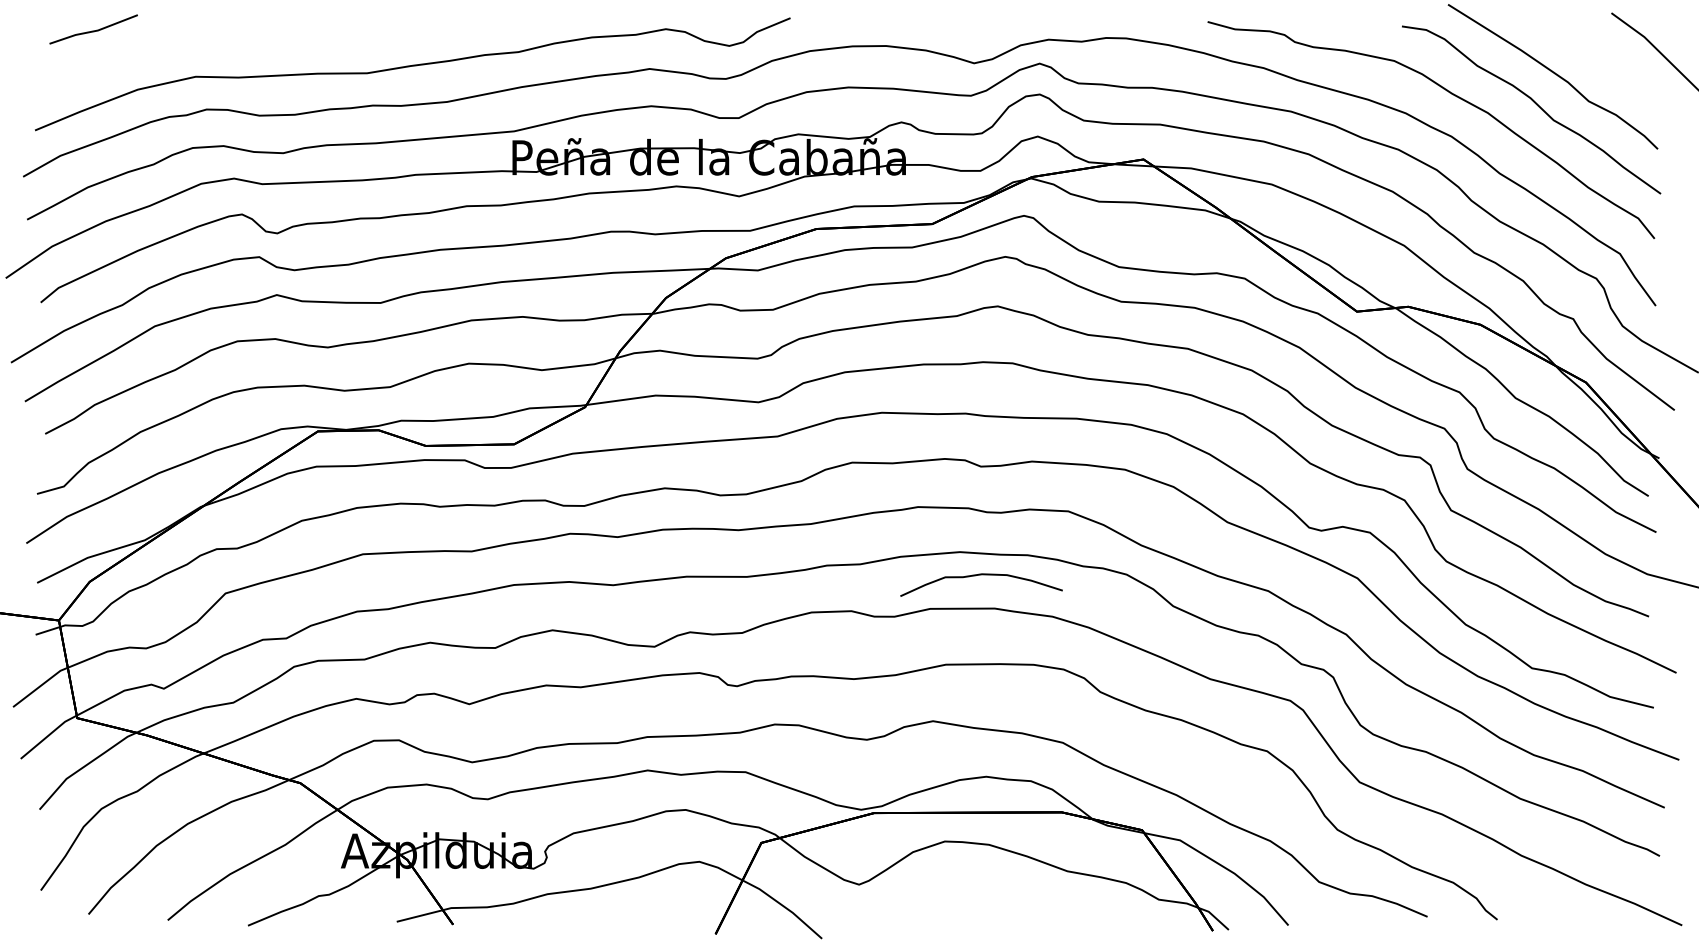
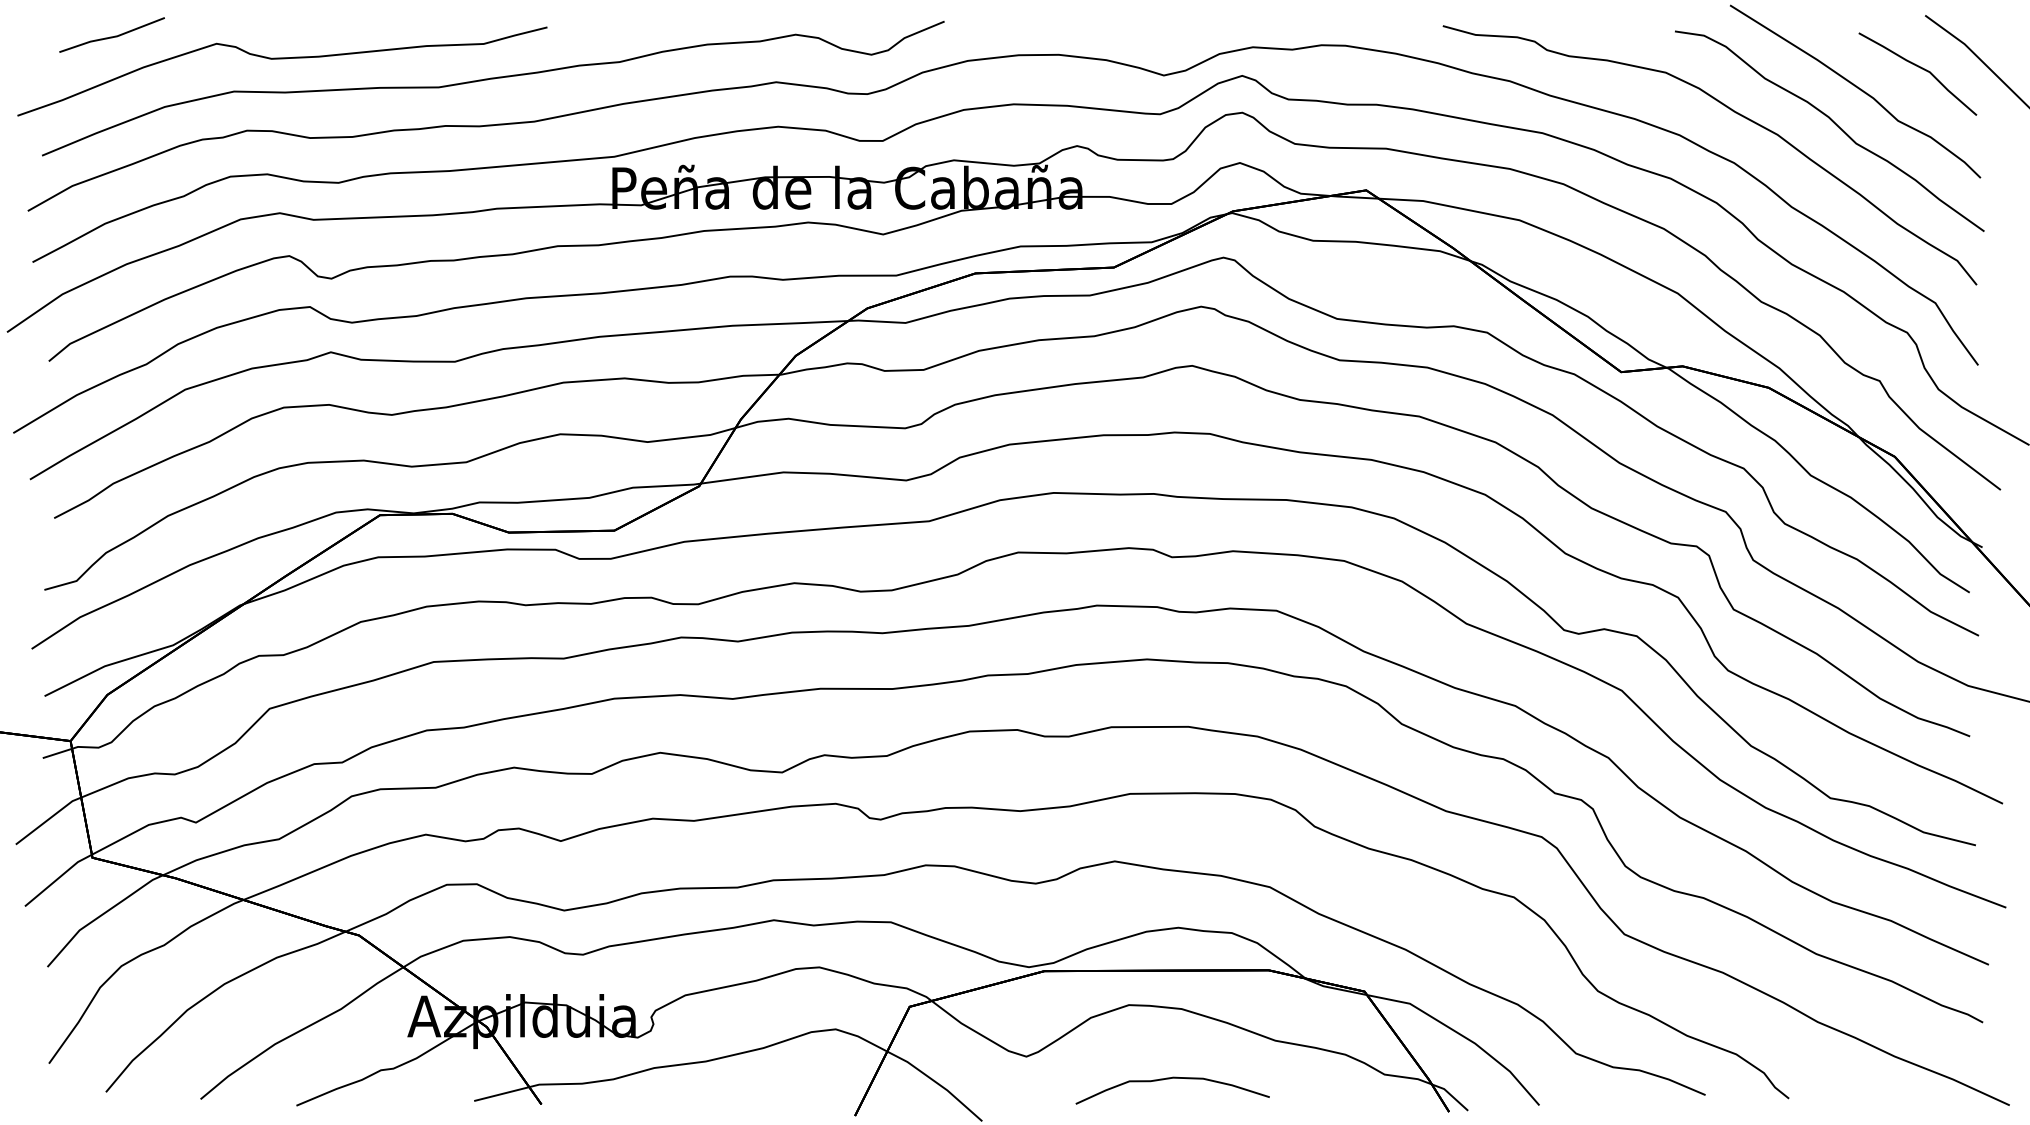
curve: (232, 50) -> (277, 60), added
curve: (1606, 57) -> (1919, 68), added
curve: (981, 575) -> (1172, 1079), moved

